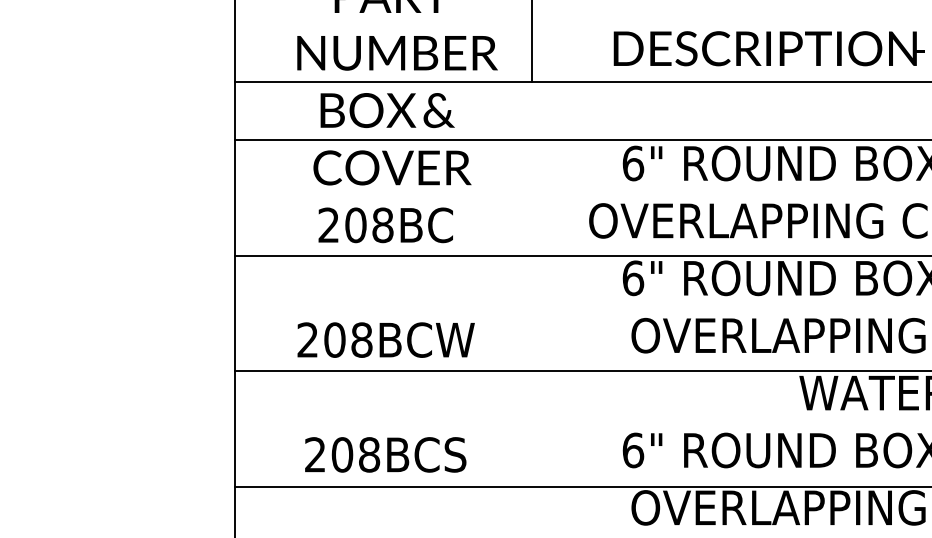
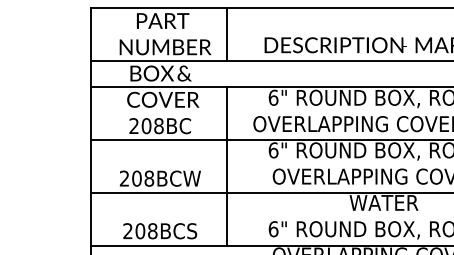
line: (532, 313) -> (227, 166), added

